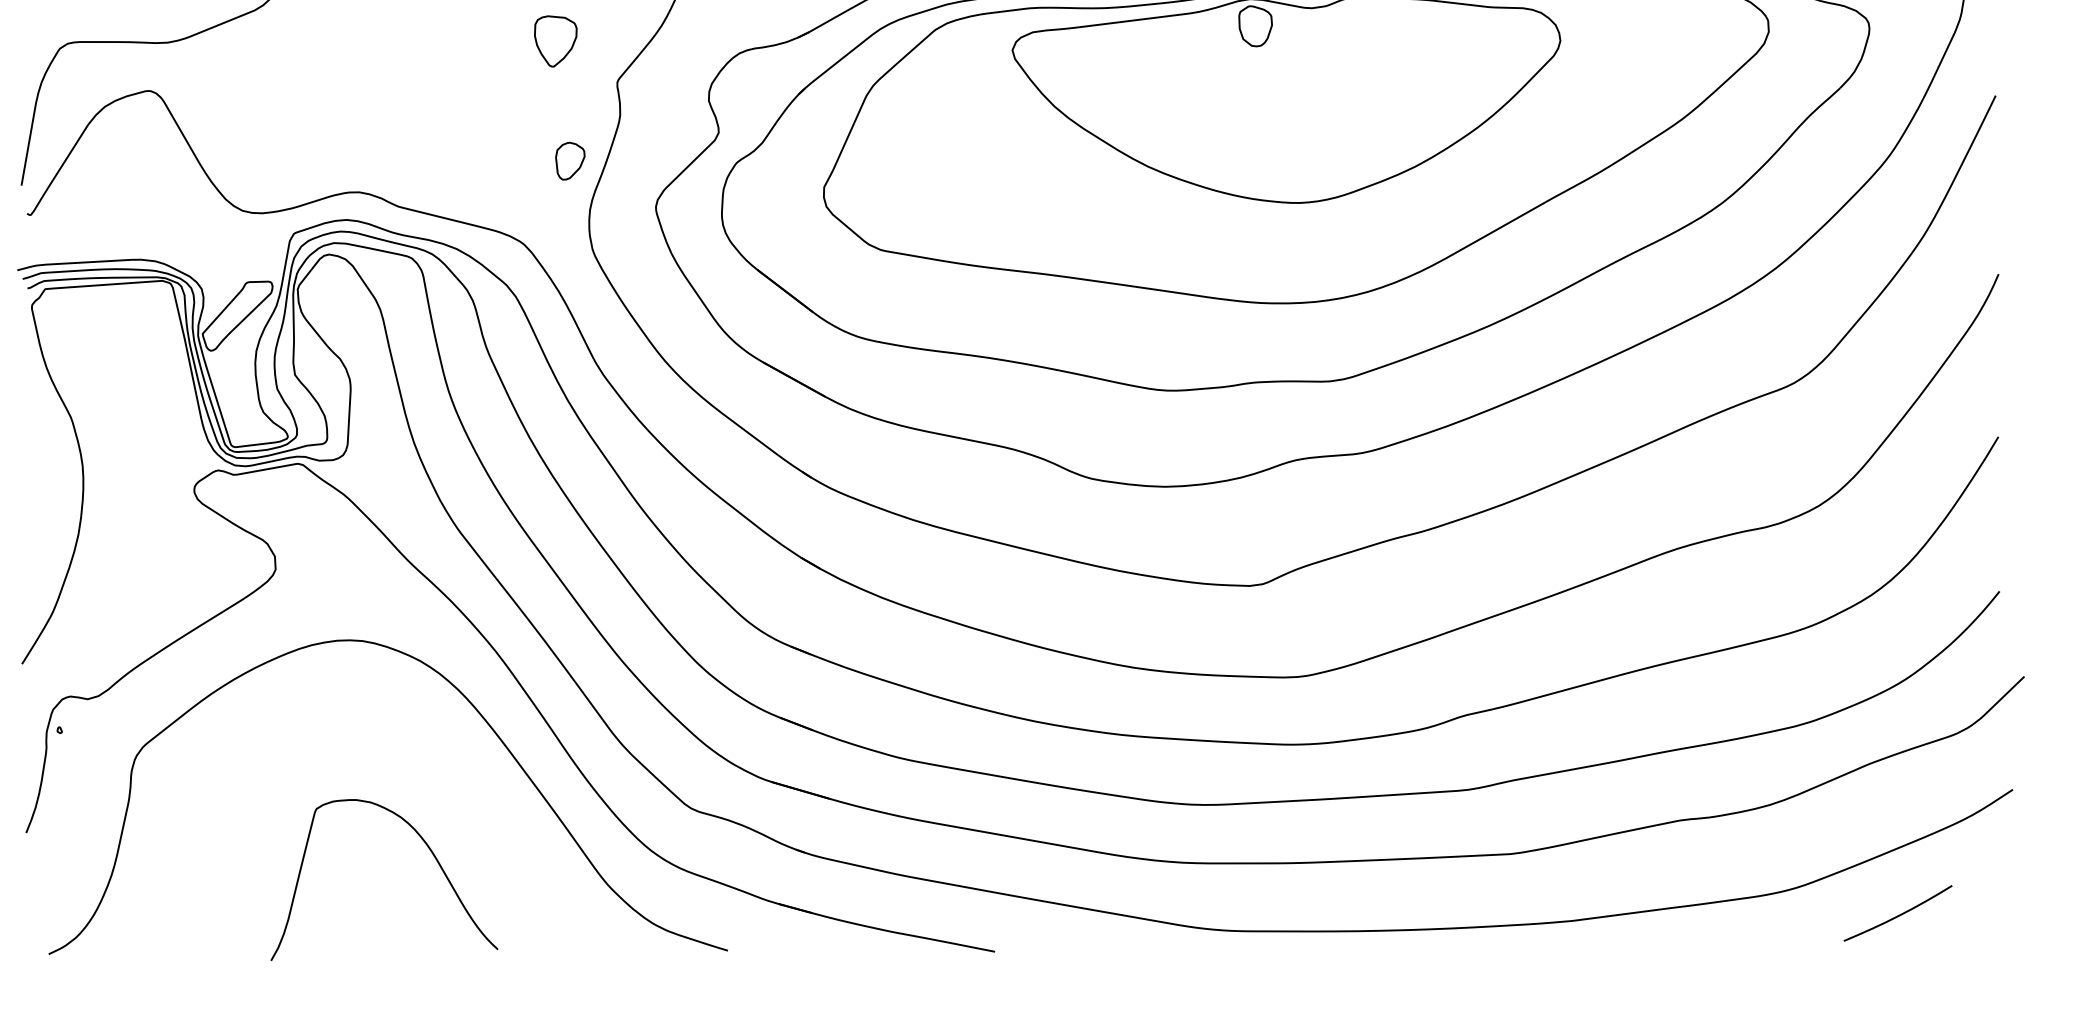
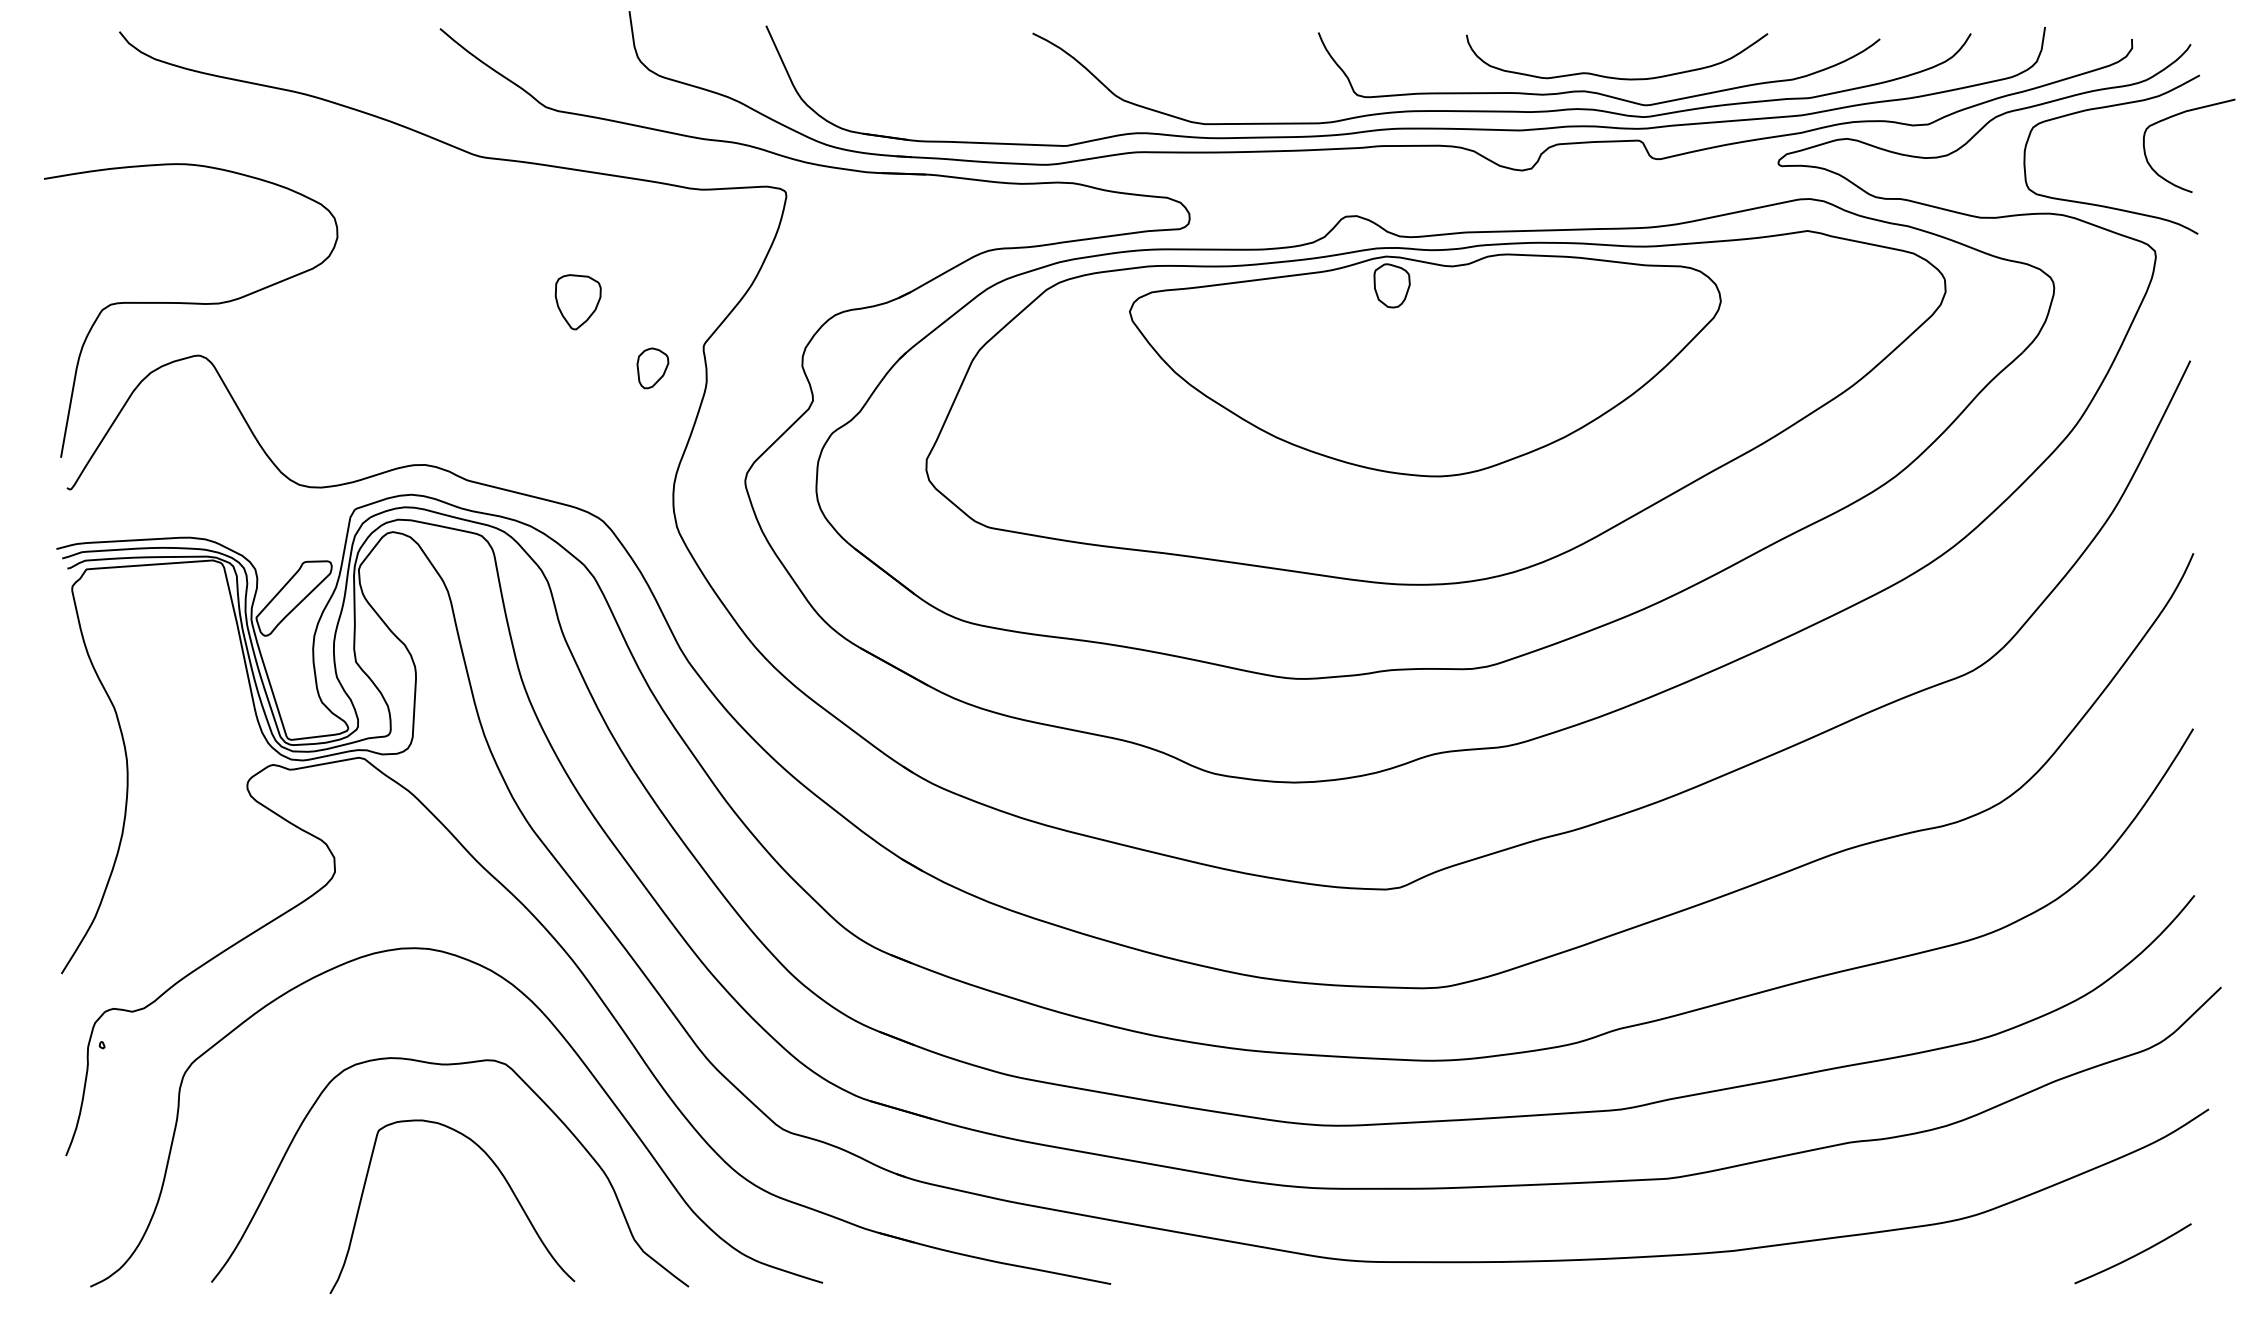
part: (555, 41) -> (577, 302), moved
part: (569, 161) -> (652, 368), moved
curve: (382, 749) -> (450, 1065), added
curve: (1898, 915) -> (2133, 1255), moved

